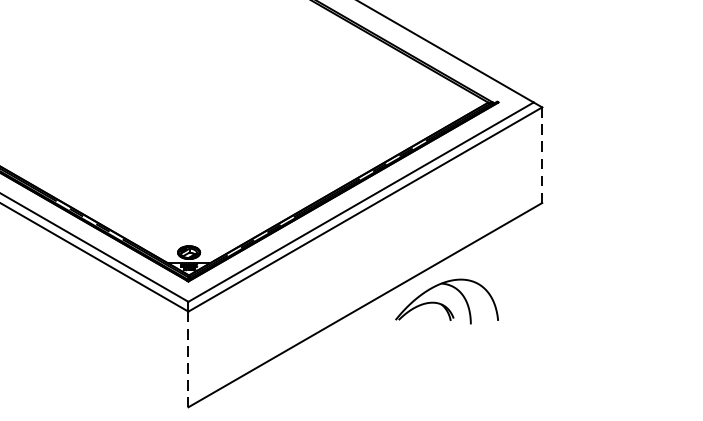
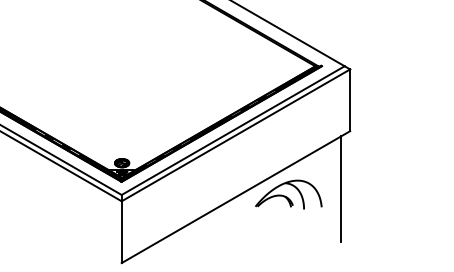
line: (542, 155) -> (350, 100), dashed -> solid
line: (528, 293) -> (341, 189), added
line: (188, 359) -> (121, 232), dashed -> solid

